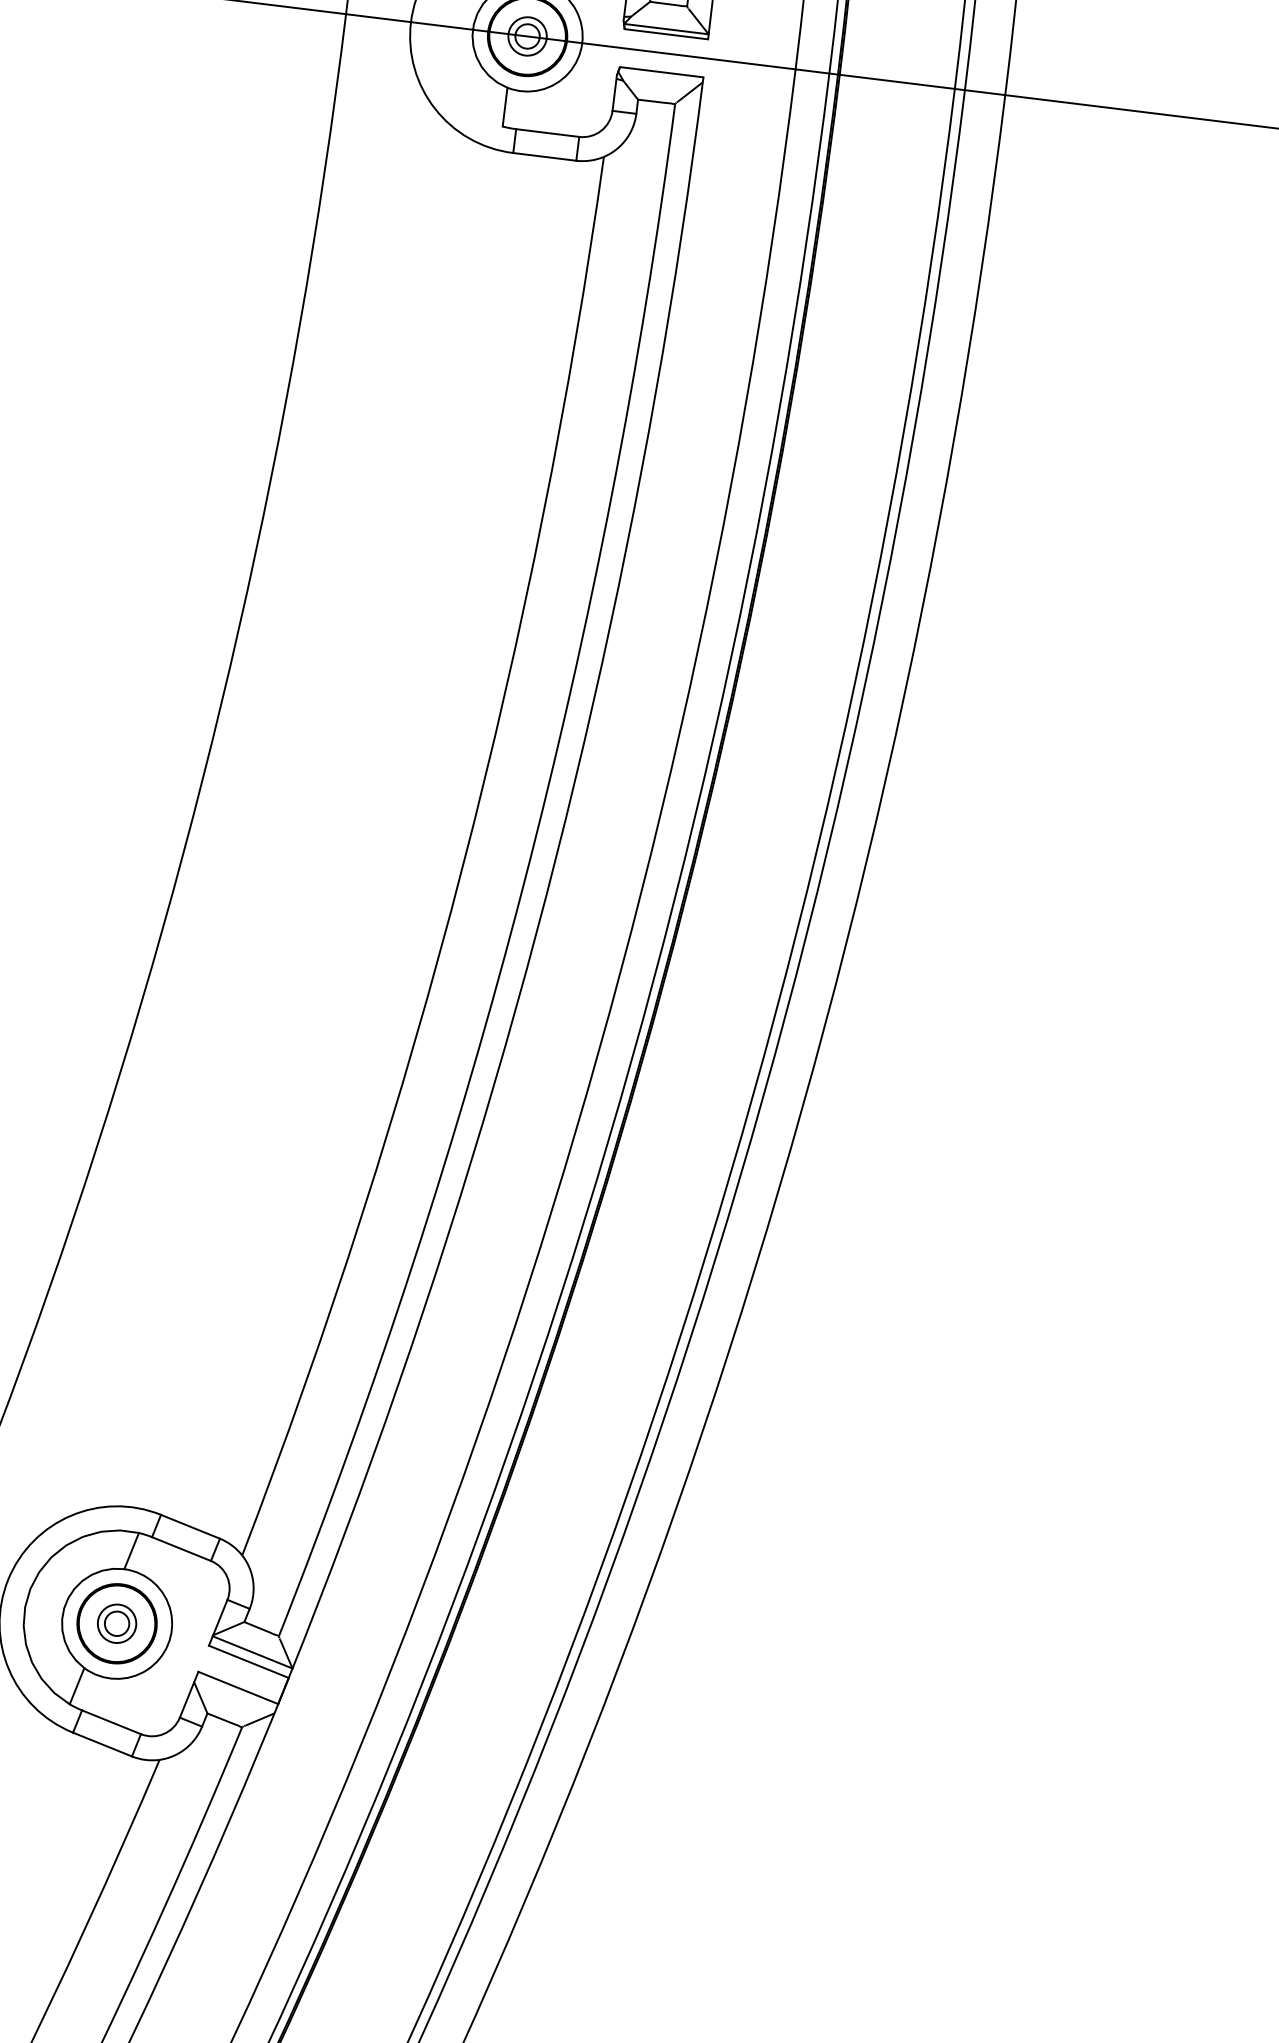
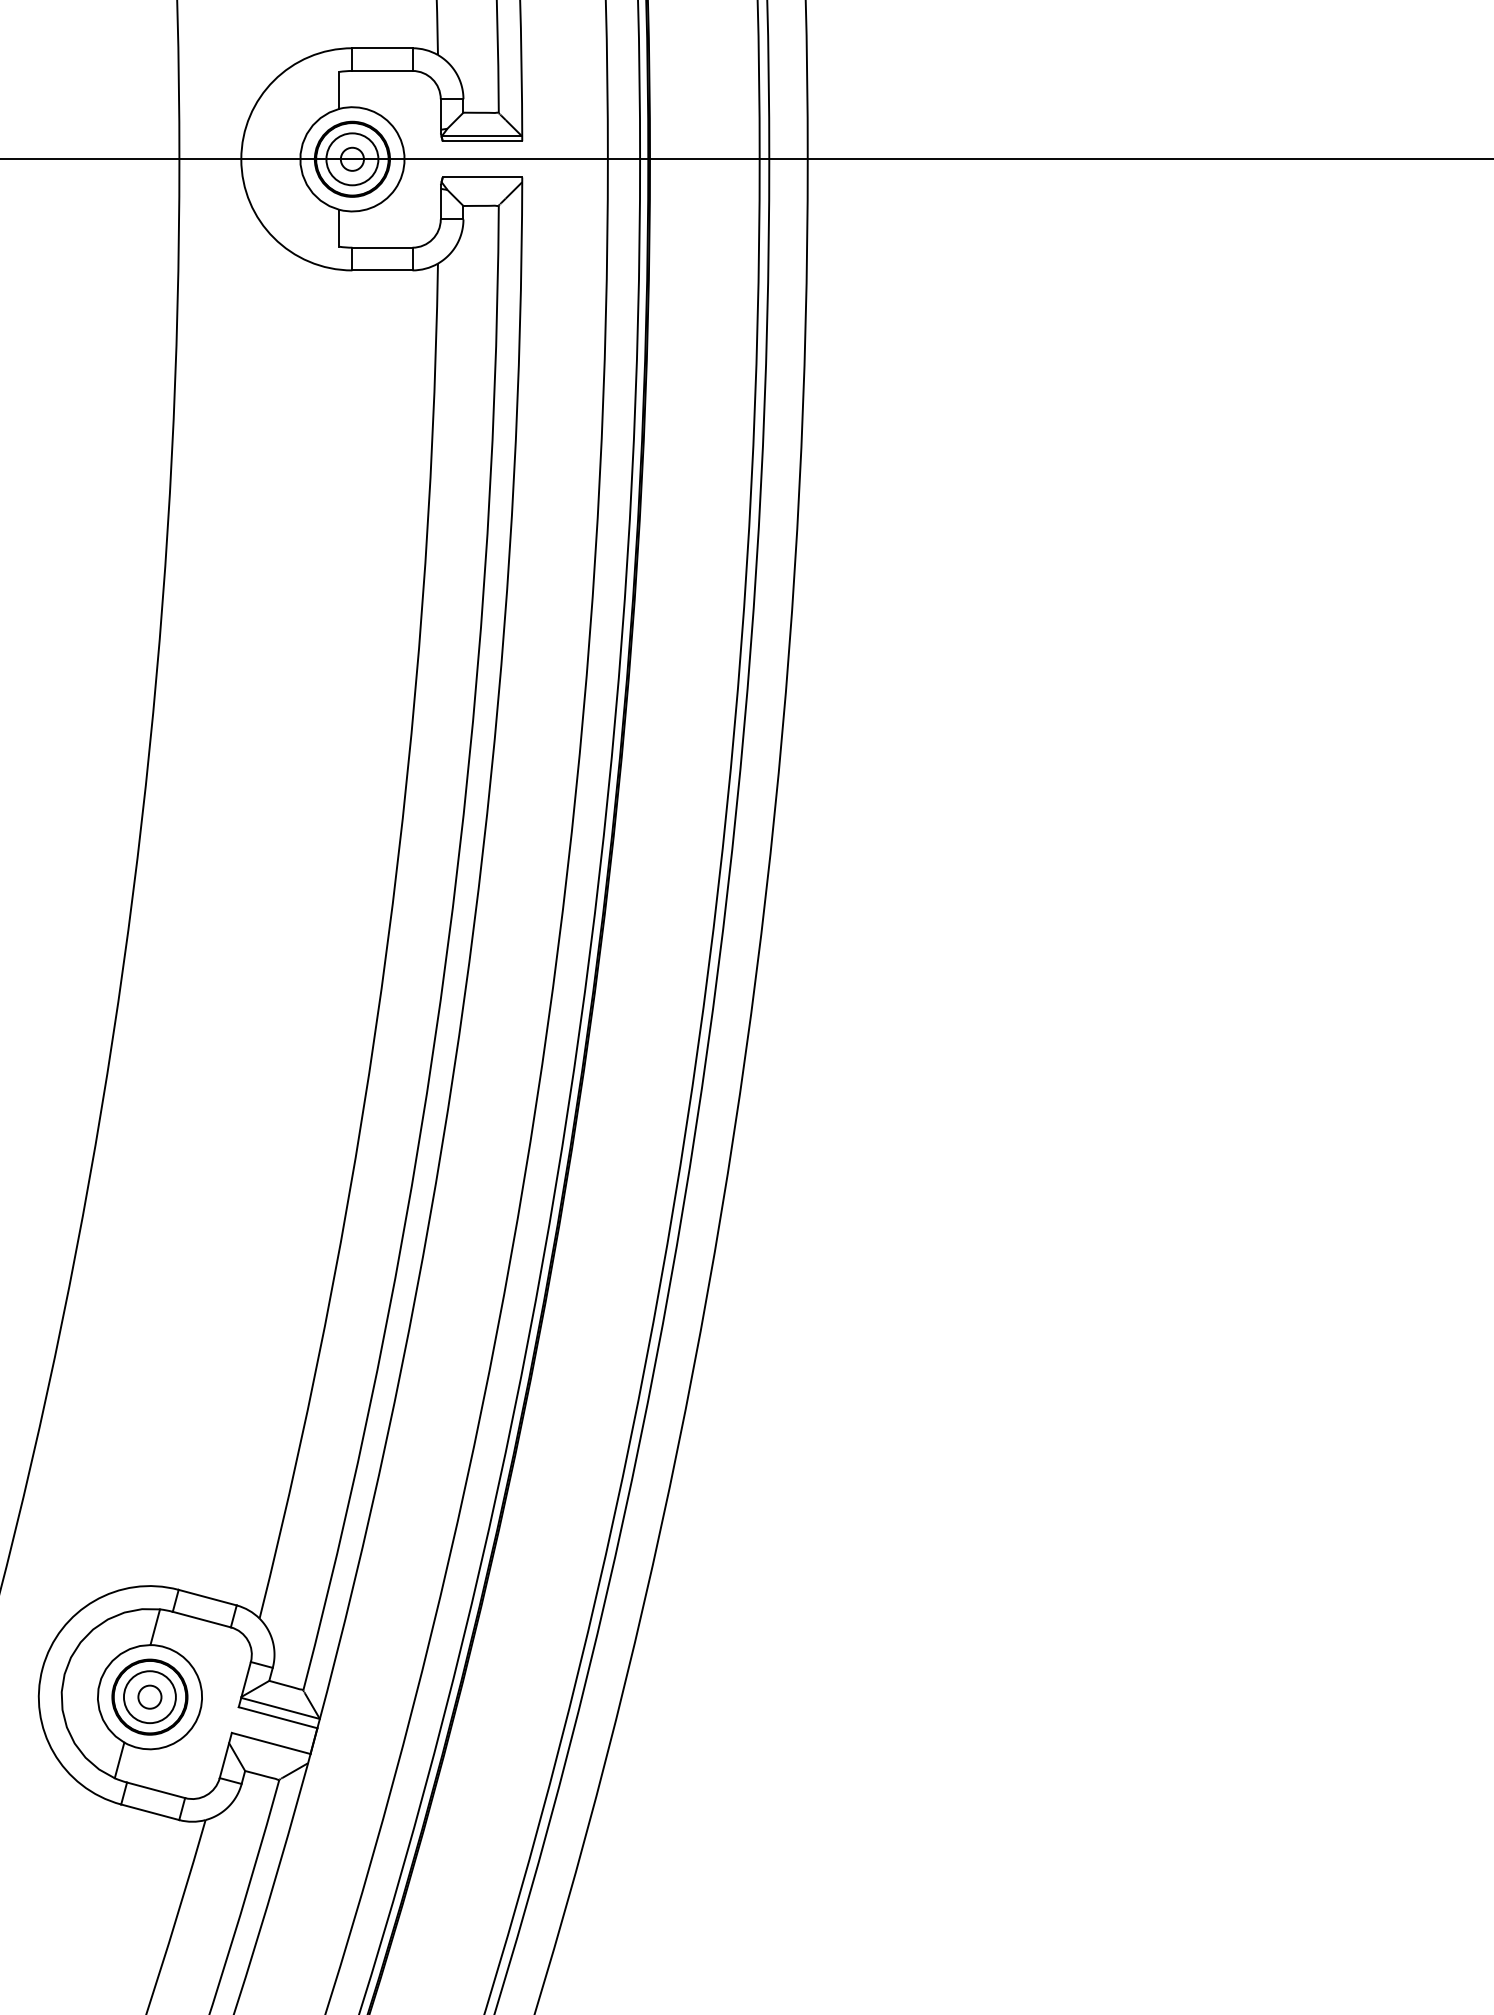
circle: (527, 36) -> (352, 159), size x1.43
circle: (116, 1624) -> (149, 1697), size x1.43

